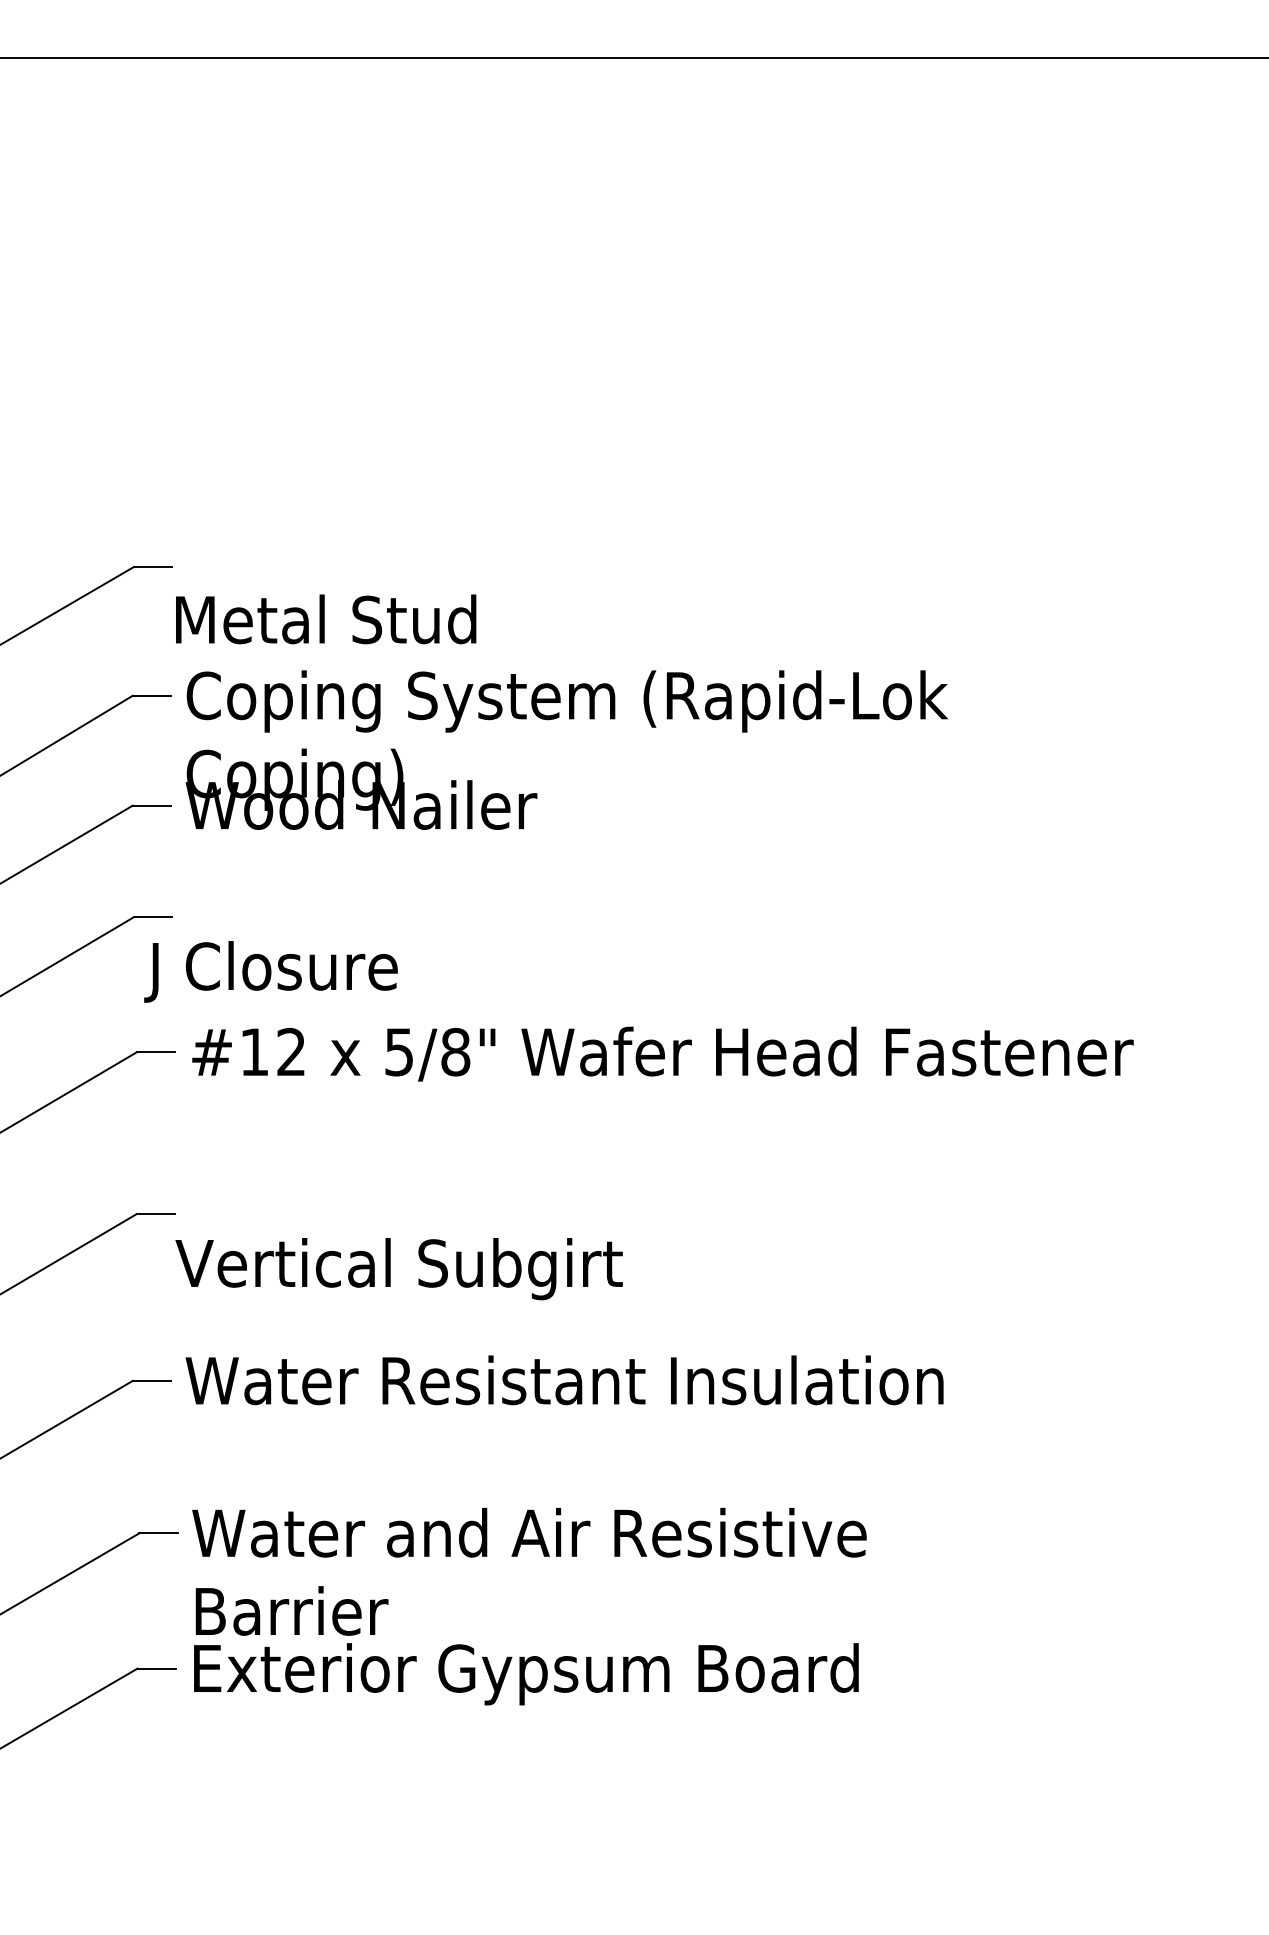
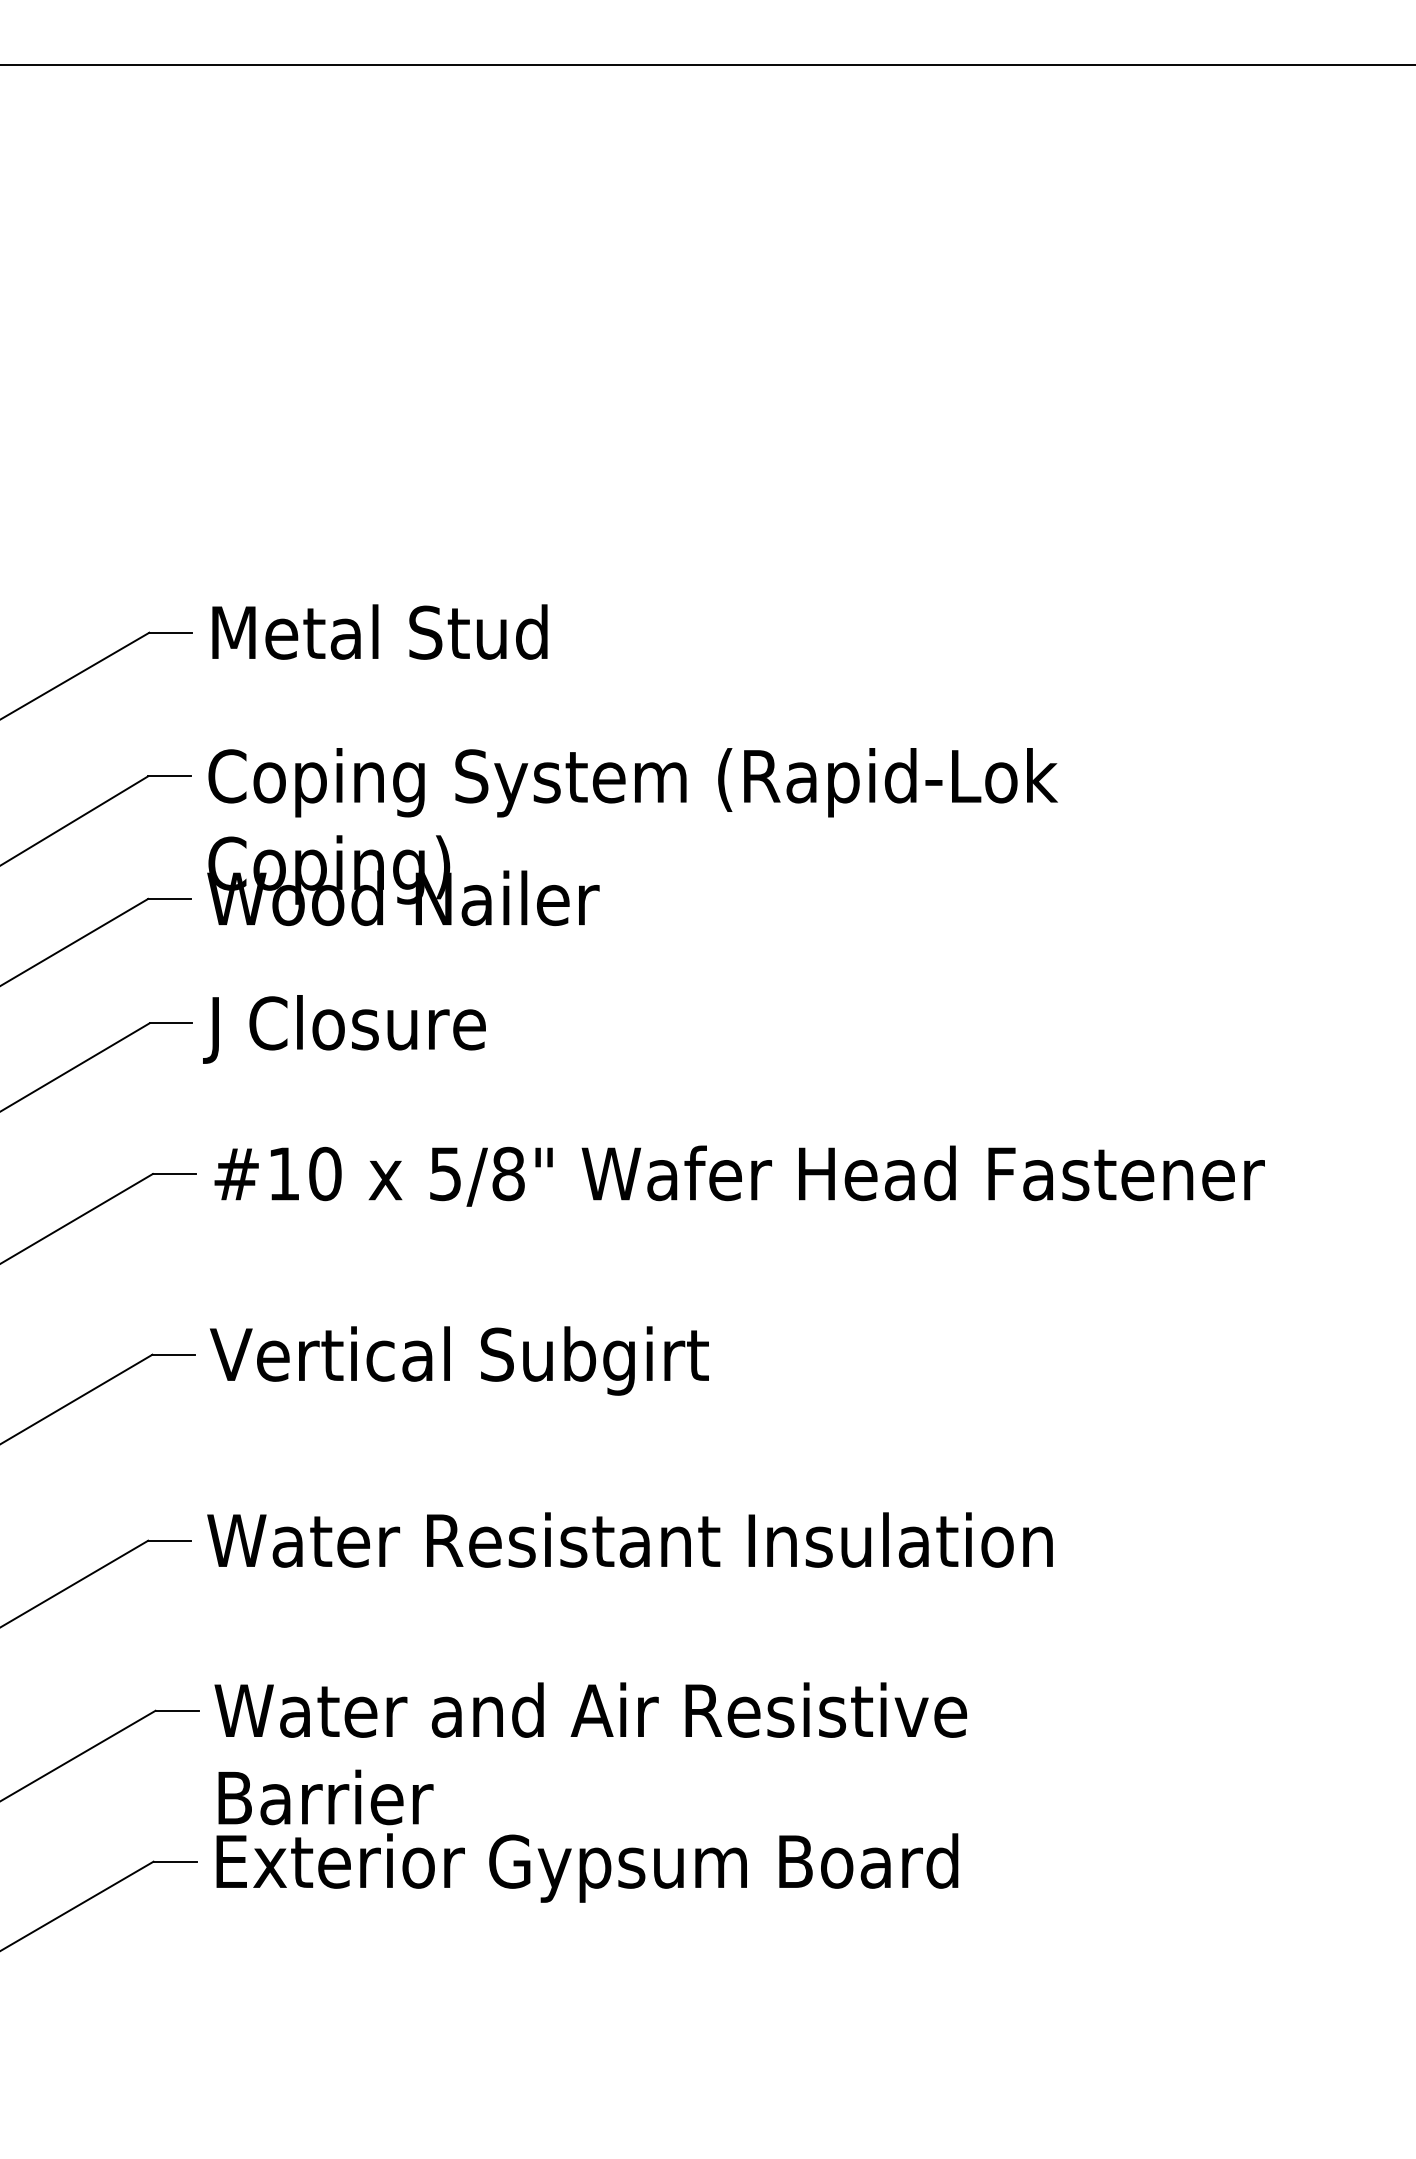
text: (325, 618) -> (379, 631), moved
text: (271, 971) -> (344, 1029), moved
text: (291, 1051) -> (325, 1173), #12 -> #10
text: (399, 1268) -> (459, 1360), moved

